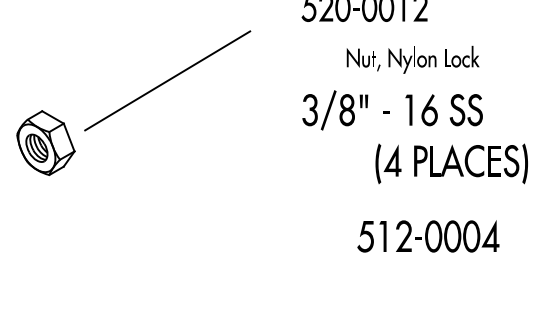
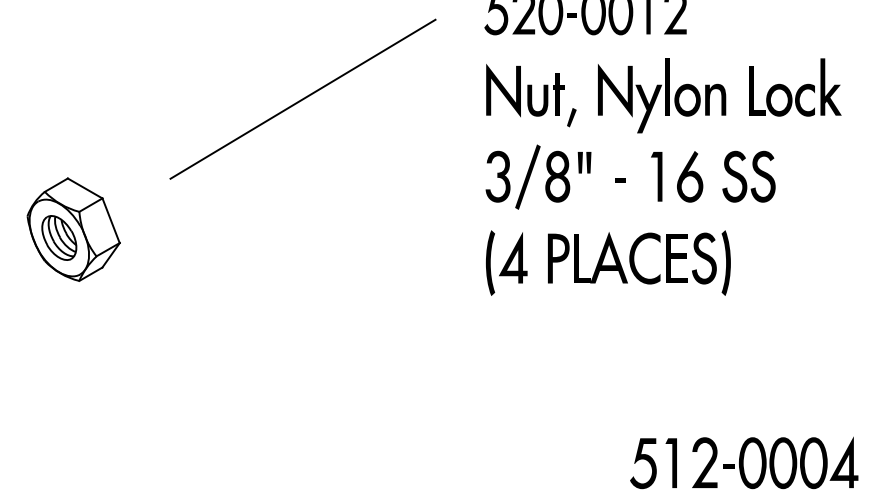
part: (412, 59) -> (662, 95), size x1.67
line: (167, 80) -> (302, 98), moved
part: (451, 163) -> (607, 262), moved
part: (428, 236) -> (744, 463), moved

